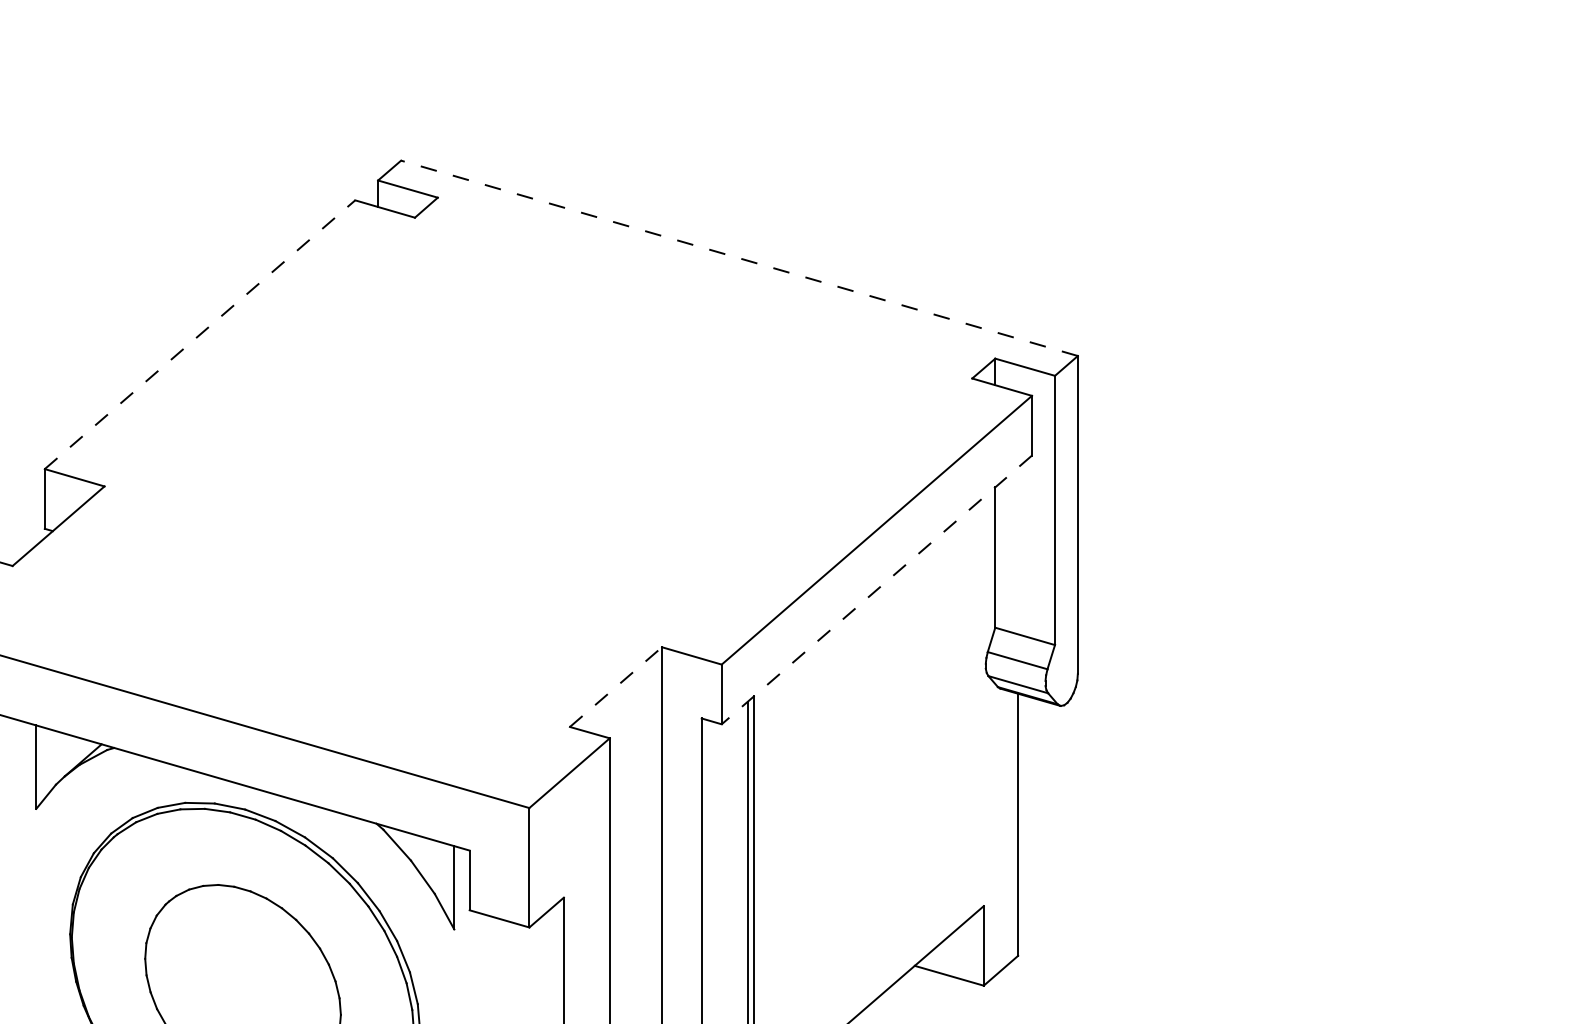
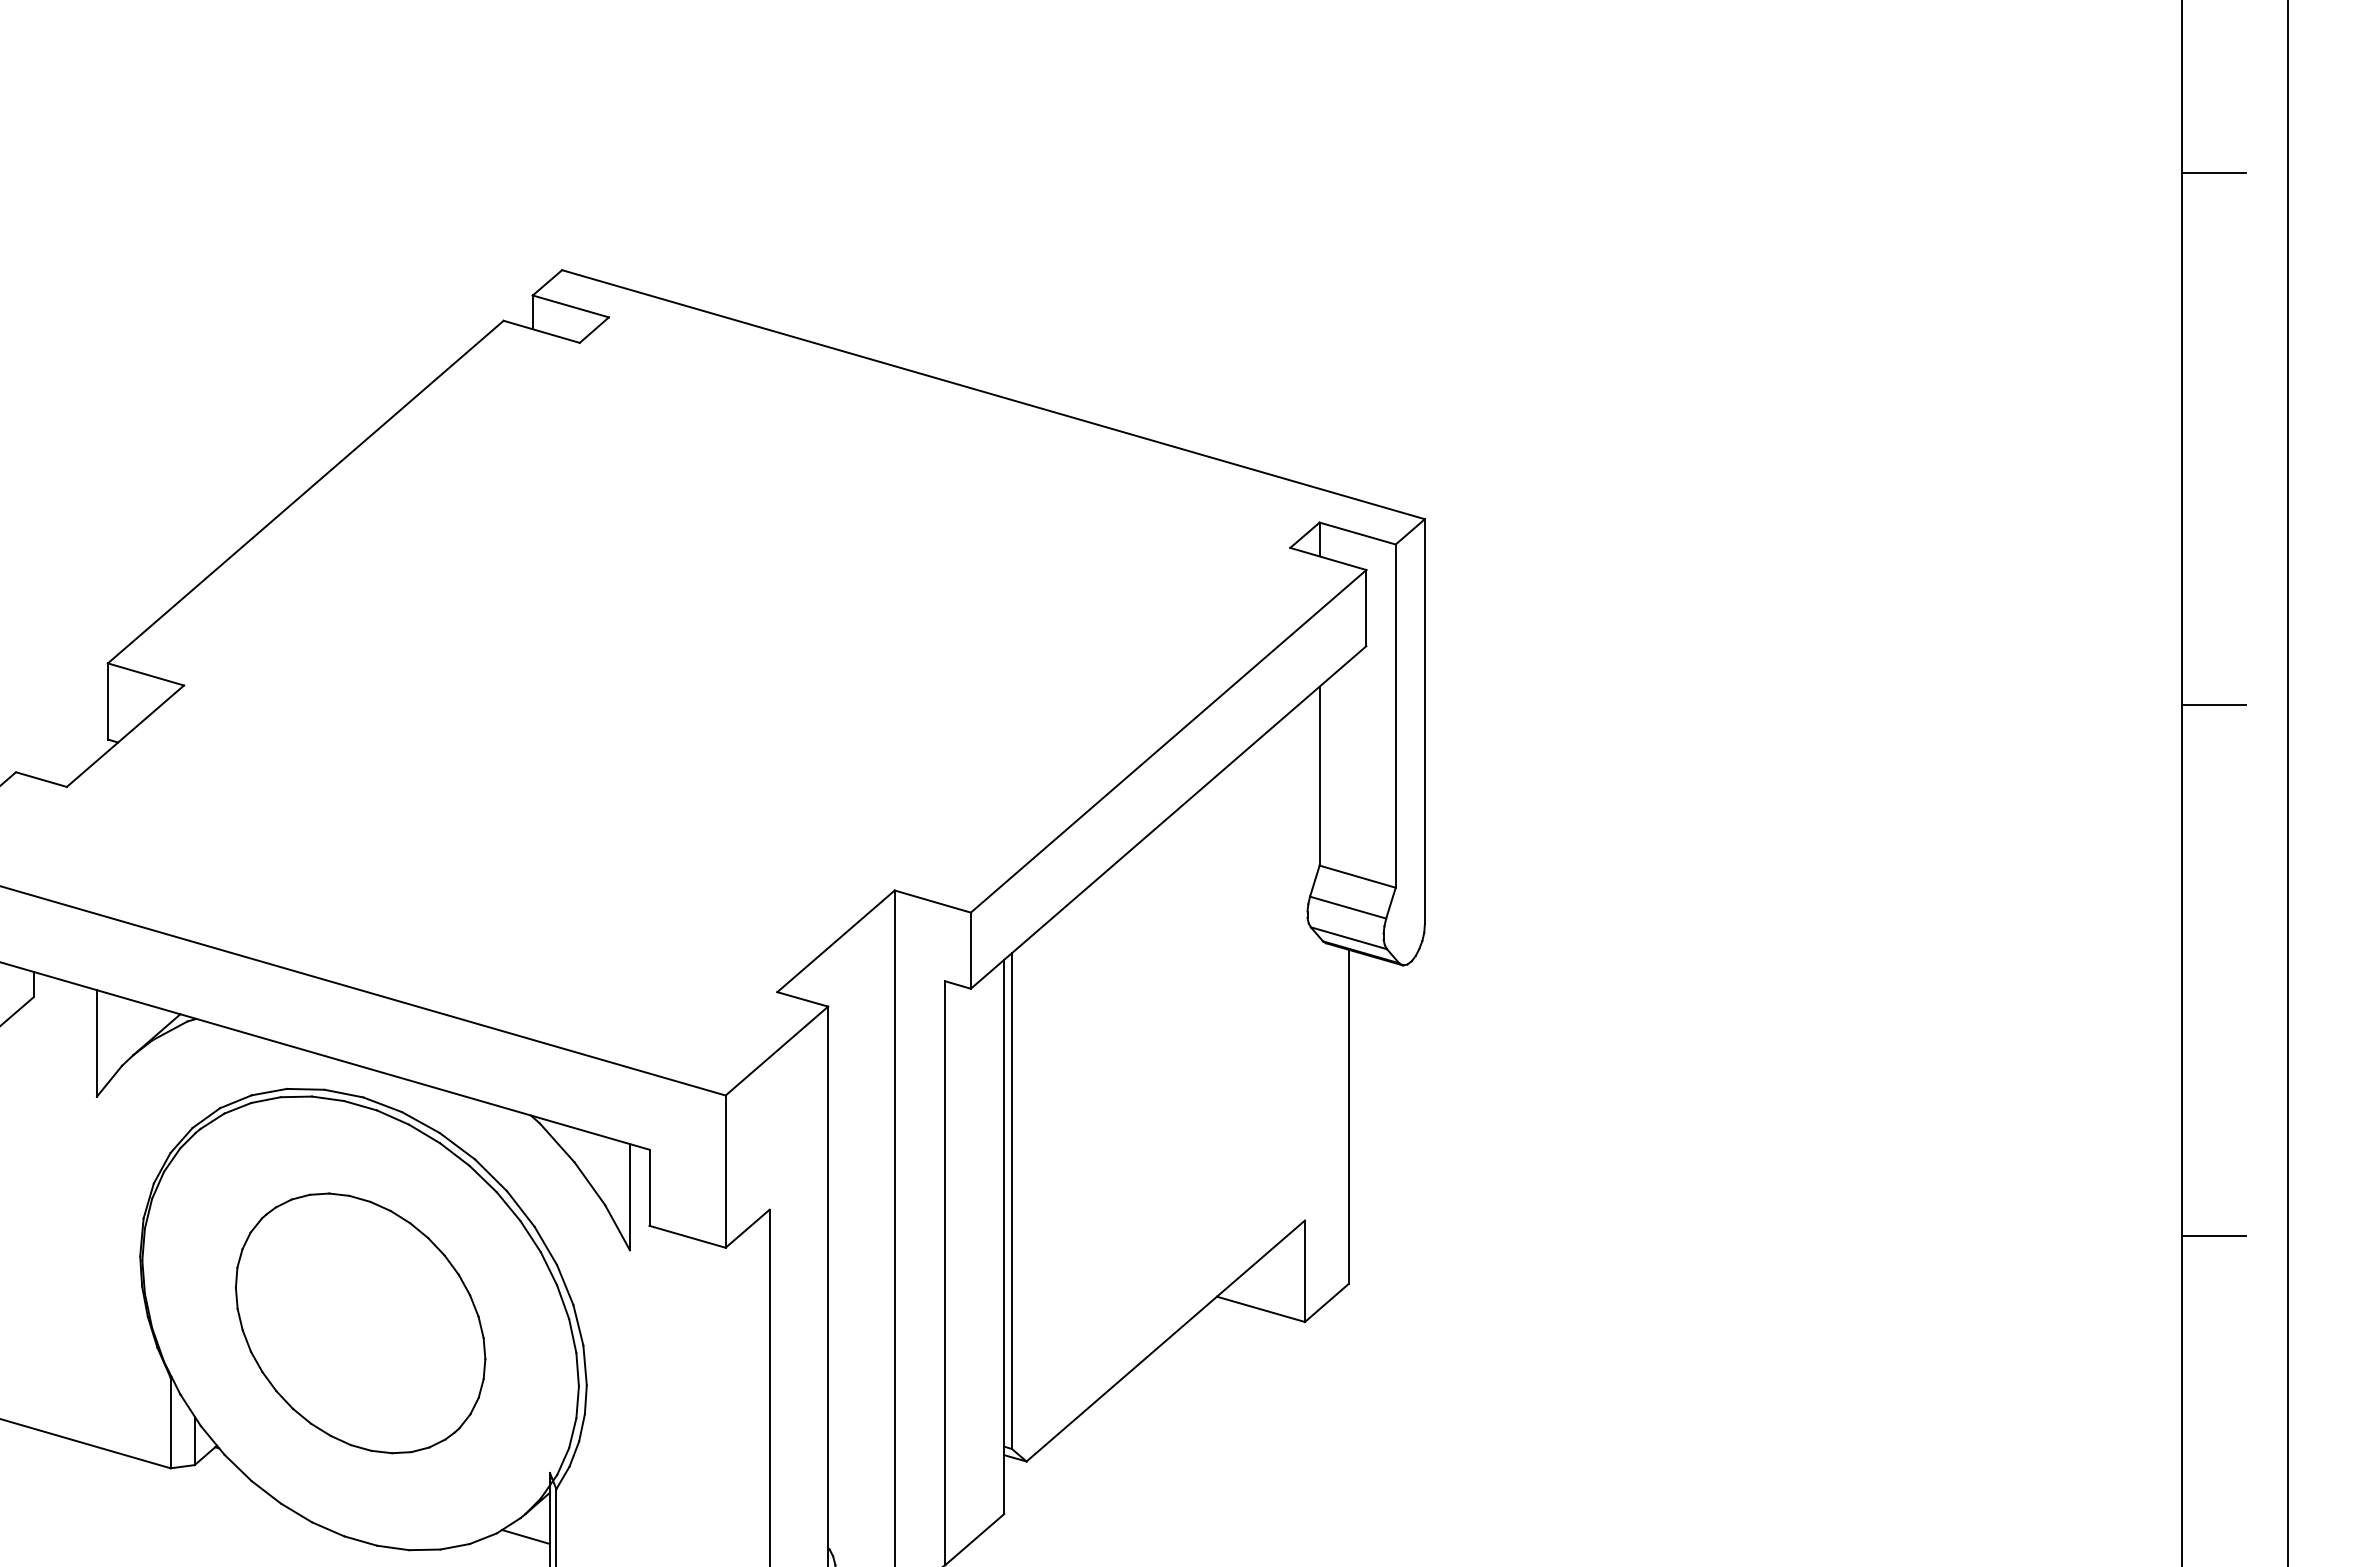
line: (739, 258) -> (993, 394), dashed -> solid
line: (199, 335) -> (305, 492), dashed -> solid
line: (876, 589) -> (1168, 817), dashed -> solid
line: (616, 687) -> (836, 941), dashed -> solid

